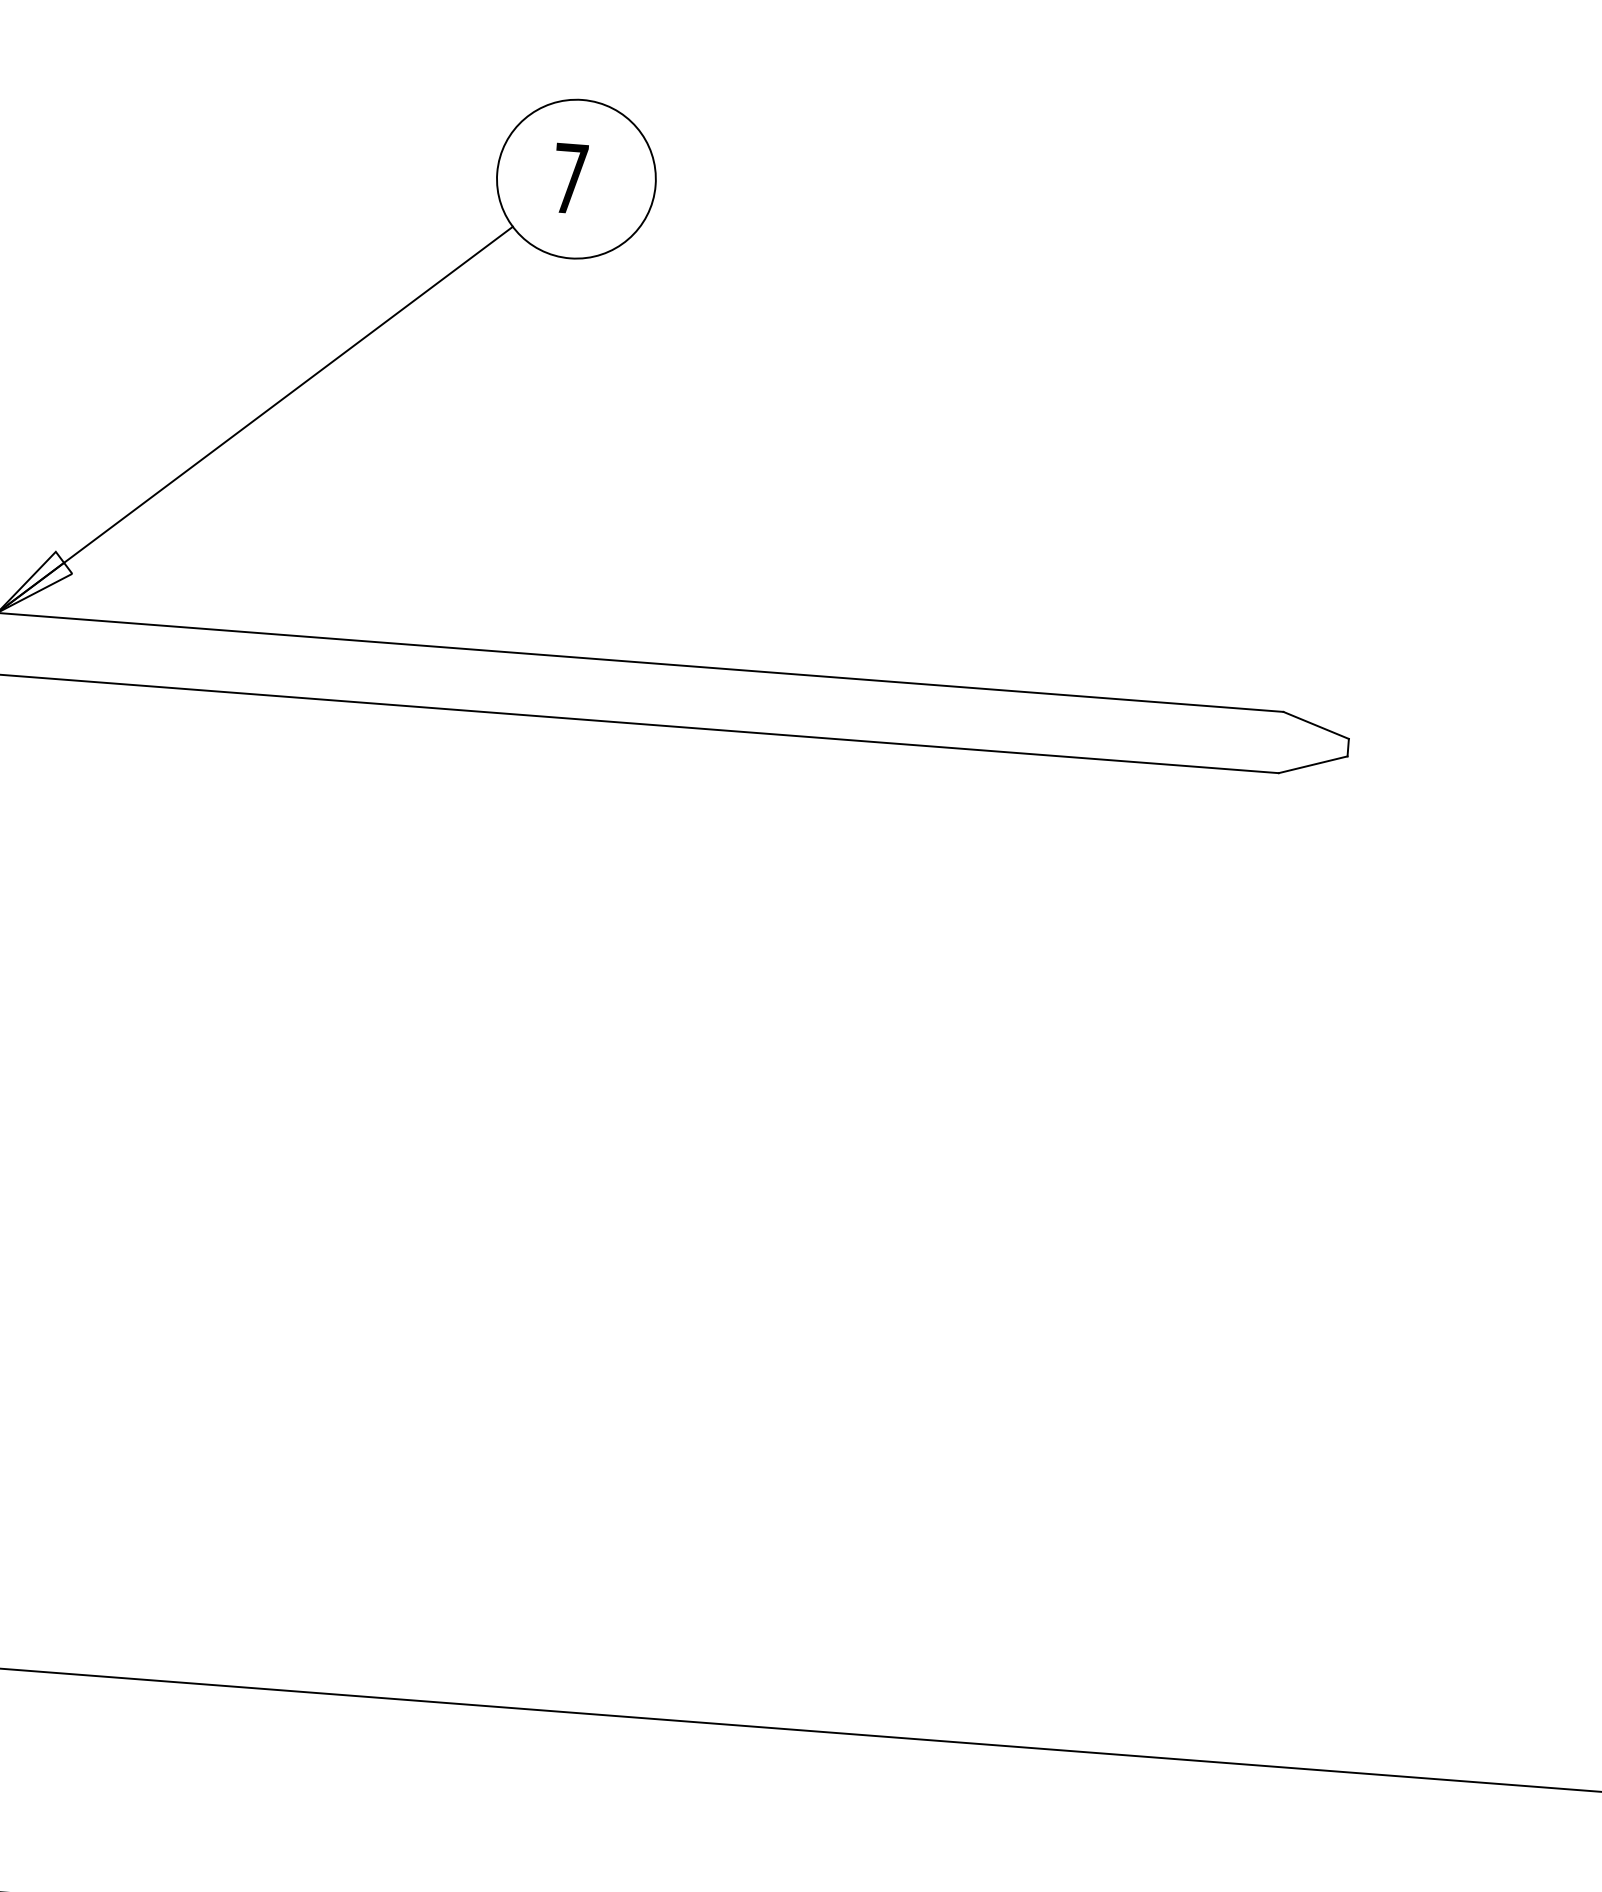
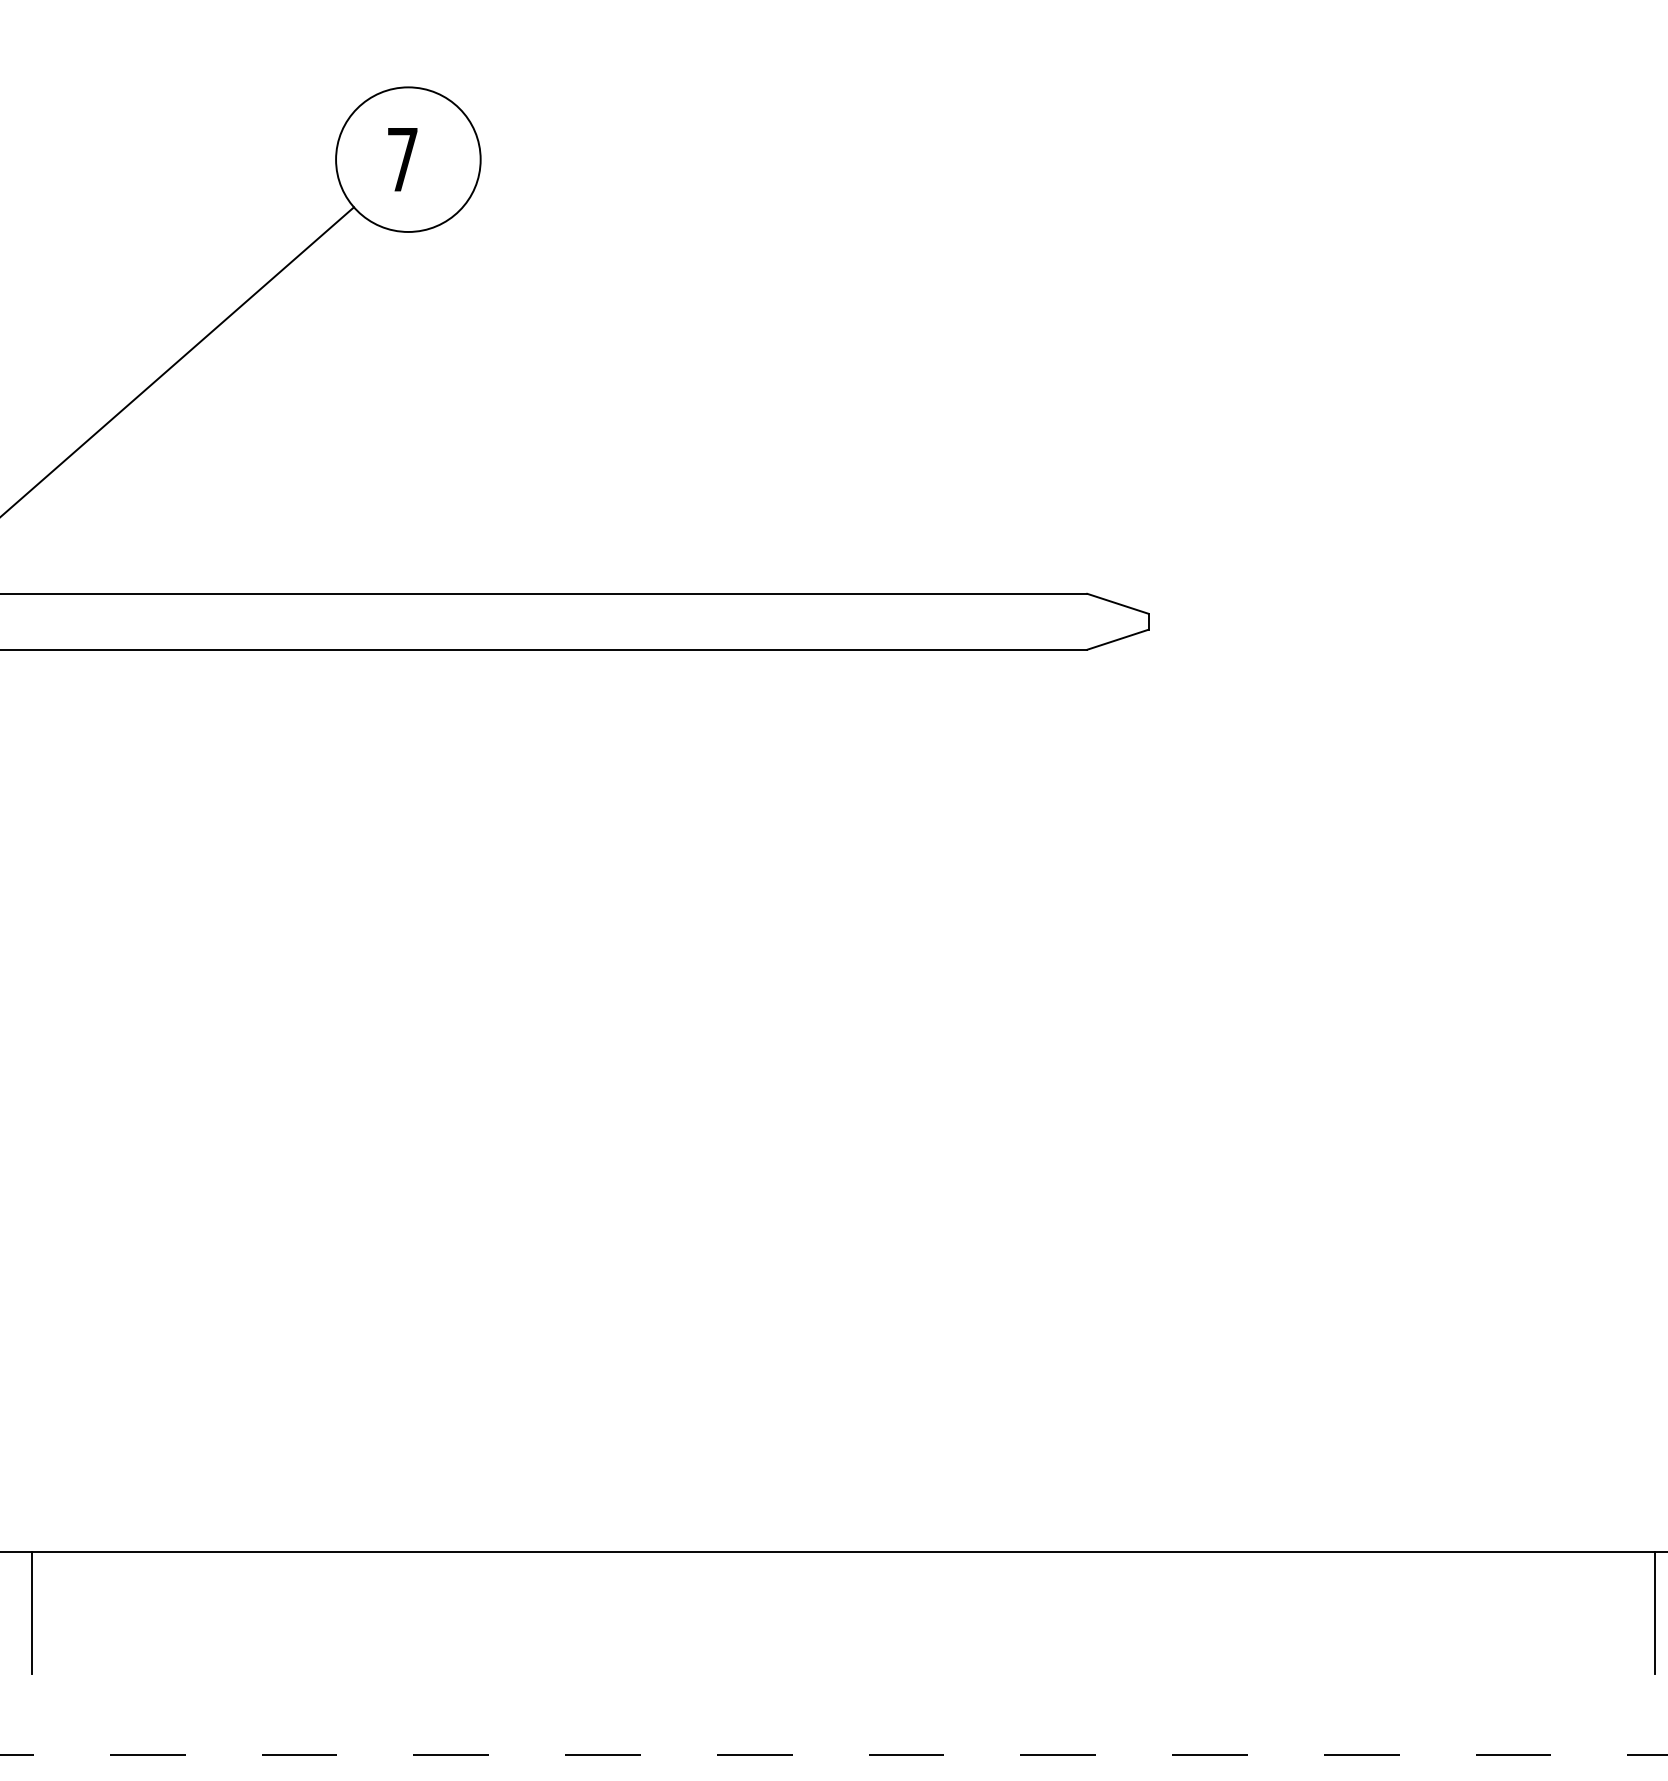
line: (41, 1738) -> (31, 1612), added

